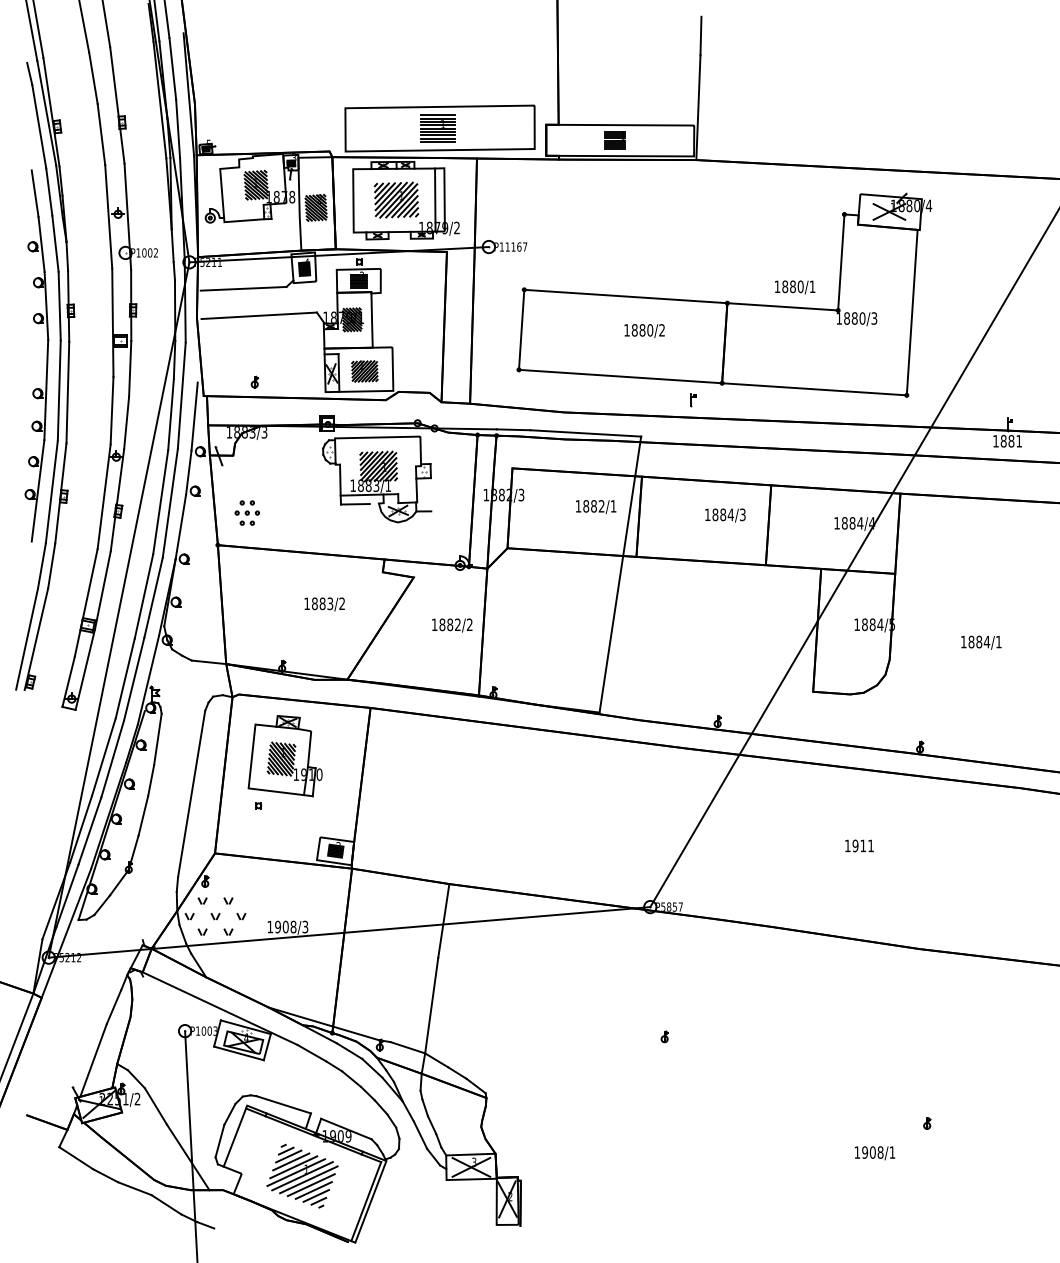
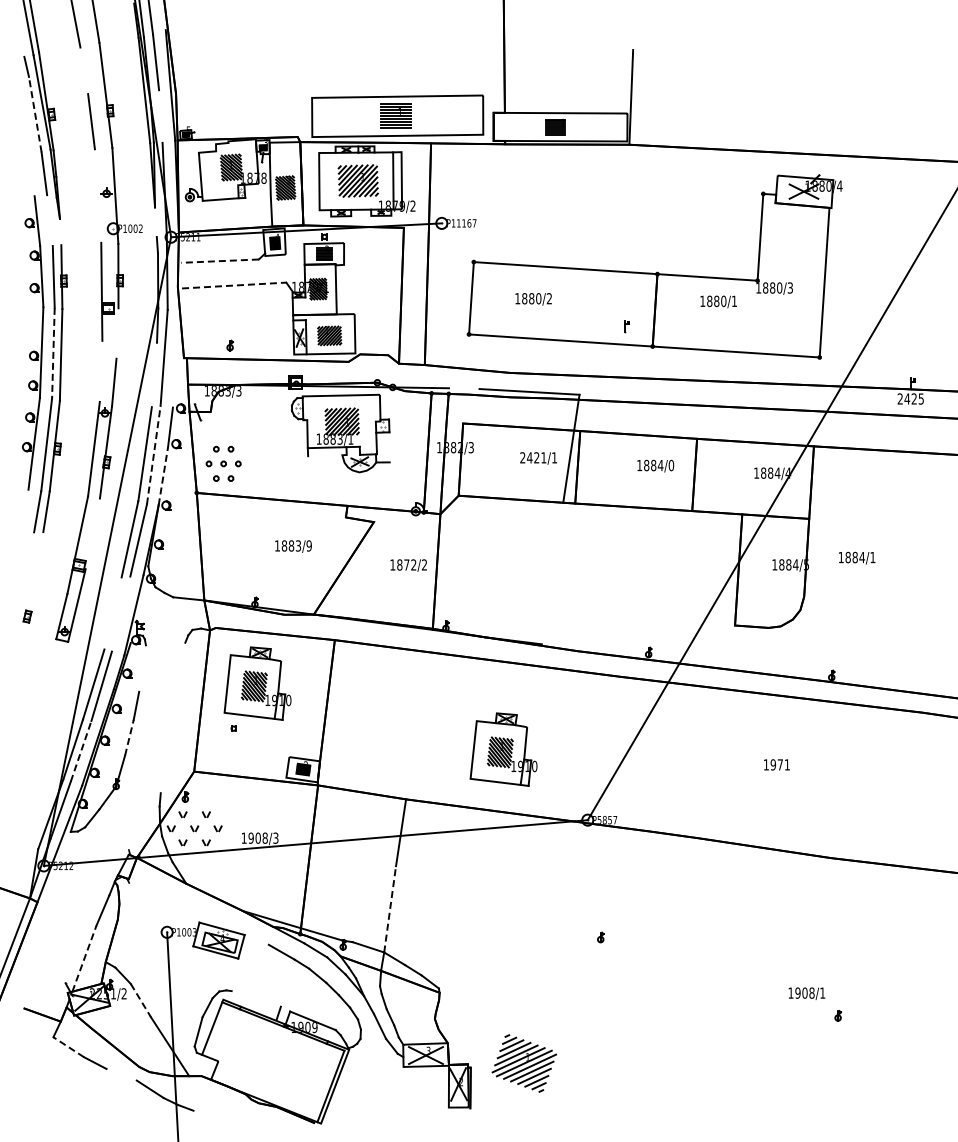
line: (700, 35) -> (633, 32), removed
line: (93, 77) -> (84, 70), removed
line: (39, 126) -> (35, 114), solid -> dashed
line: (177, 128) -> (160, 116), removed
line: (35, 194) -> (31, 175), removed
line: (108, 216) -> (97, 195), removed
line: (54, 243) -> (49, 220), removed
line: (172, 246) -> (155, 222), removed
line: (67, 256) -> (60, 231), removed
text: (794, 286) -> (718, 301), moved
line: (244, 289) -> (220, 261), solid -> dashed
line: (259, 315) -> (234, 285), solid -> dashed
text: (644, 331) -> (533, 299), moved
line: (130, 368) -> (117, 333), removed
line: (59, 390) -> (53, 353), solid -> dashed
part: (693, 399) -> (626, 326), moved
line: (111, 409) -> (100, 370), removed
line: (171, 414) -> (154, 374), removed
line: (194, 416) -> (175, 376), removed
line: (513, 429) -> (464, 388), removed
text: (1007, 440) -> (910, 398), 1881 -> 2425
line: (169, 503) -> (153, 455), solid -> dashed
line: (355, 503) -> (321, 455), removed
text: (590, 505) -> (533, 457), 1882/1 -> 2421/1
part: (246, 512) -> (222, 463), size x1.6
text: (742, 514) -> (671, 465), 1884/3 -> 1884/0
line: (181, 525) -> (163, 475), solid -> dashed
line: (102, 590) -> (92, 533), removed
text: (341, 603) -> (308, 545), 1883/2 -> 1883/9
text: (449, 624) -> (406, 564), 1882/2 -> 1872/2
line: (611, 634) -> (552, 573), removed
line: (27, 638) -> (24, 577), removed
line: (36, 638) -> (32, 577), removed
text: (981, 642) -> (857, 557), moved
line: (124, 678) -> (112, 613), removed
line: (133, 678) -> (120, 613), removed
line: (157, 739) -> (142, 668), removed
line: (191, 793) -> (172, 717), removed
line: (143, 815) -> (129, 737), solid -> dashed
part: (557, 828) -> (503, 749), added
line: (90, 830) -> (81, 750), solid -> dashed
text: (862, 845) -> (779, 764), 1911 -> 1971
line: (432, 1005) -> (390, 909), solid -> dashed
line: (219, 1008) -> (198, 911), removed
line: (93, 1060) -> (84, 958), solid -> dashed
line: (282, 1104) -> (255, 998), removed
line: (156, 1106) -> (141, 1000), solid -> dashed
text: (874, 1152) -> (806, 993), moved
line: (75, 1157) -> (68, 1046), solid -> dashed
part: (301, 1176) -> (523, 1063), moved
line: (134, 1188) -> (121, 1074), removed

